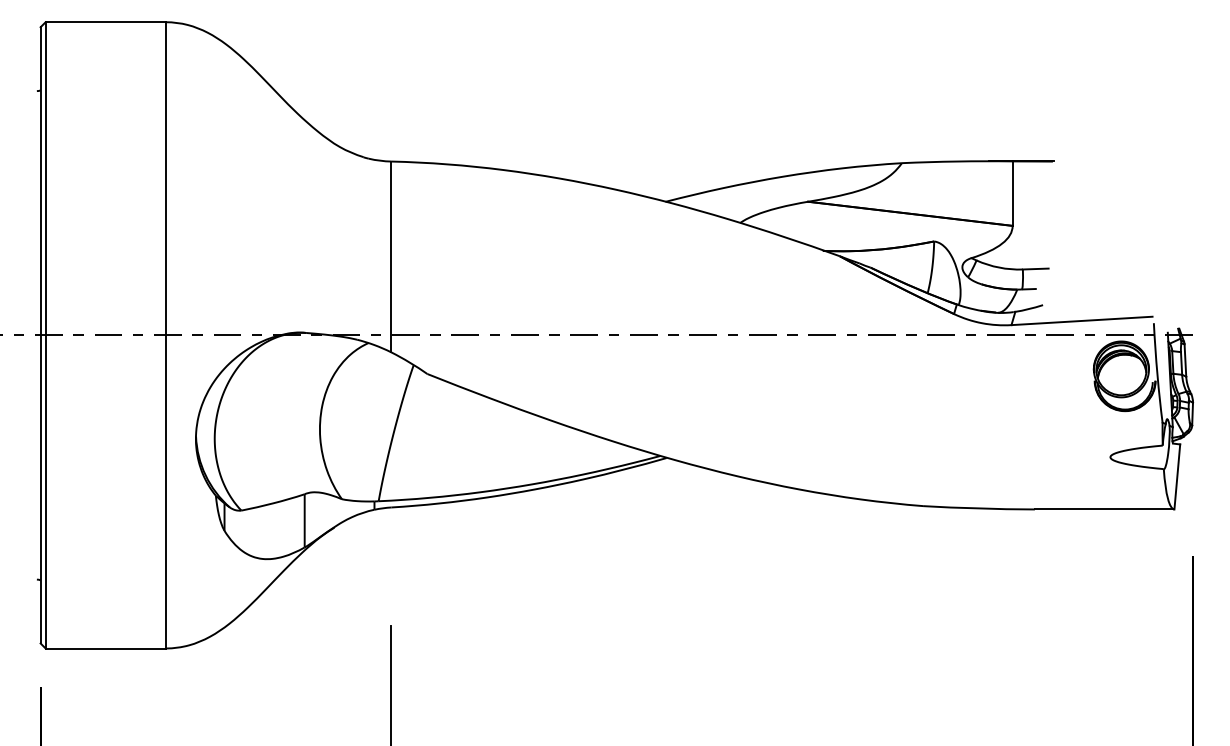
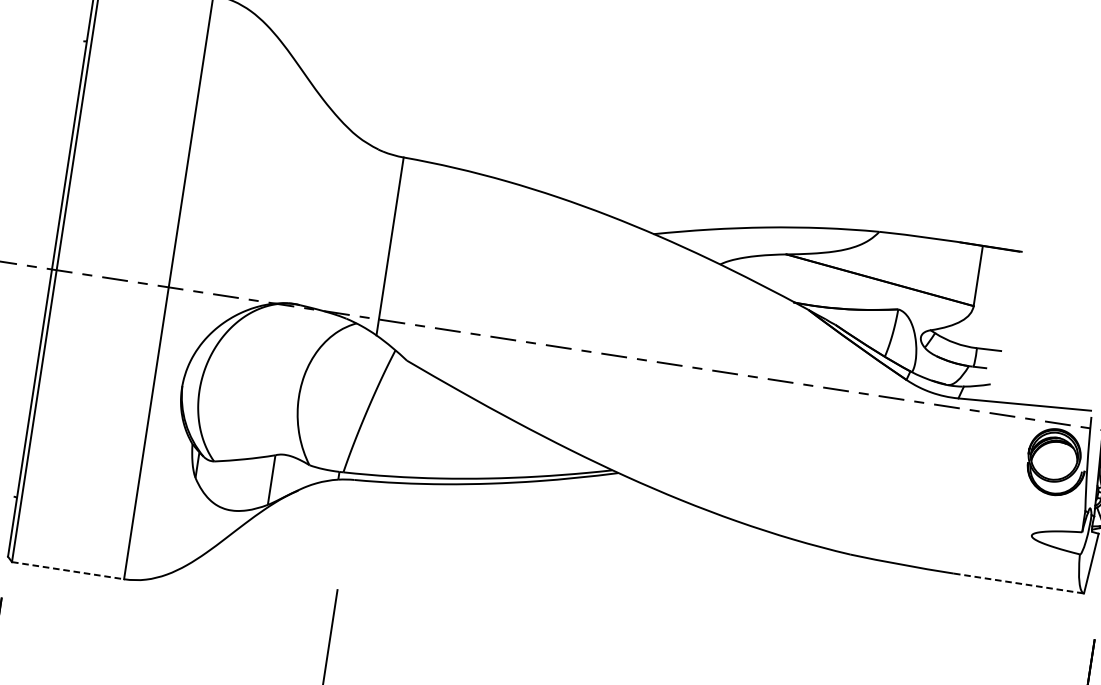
line: (1104, 509) -> (1018, 583), solid -> dashed
line: (106, 648) -> (68, 570), solid -> dashed

